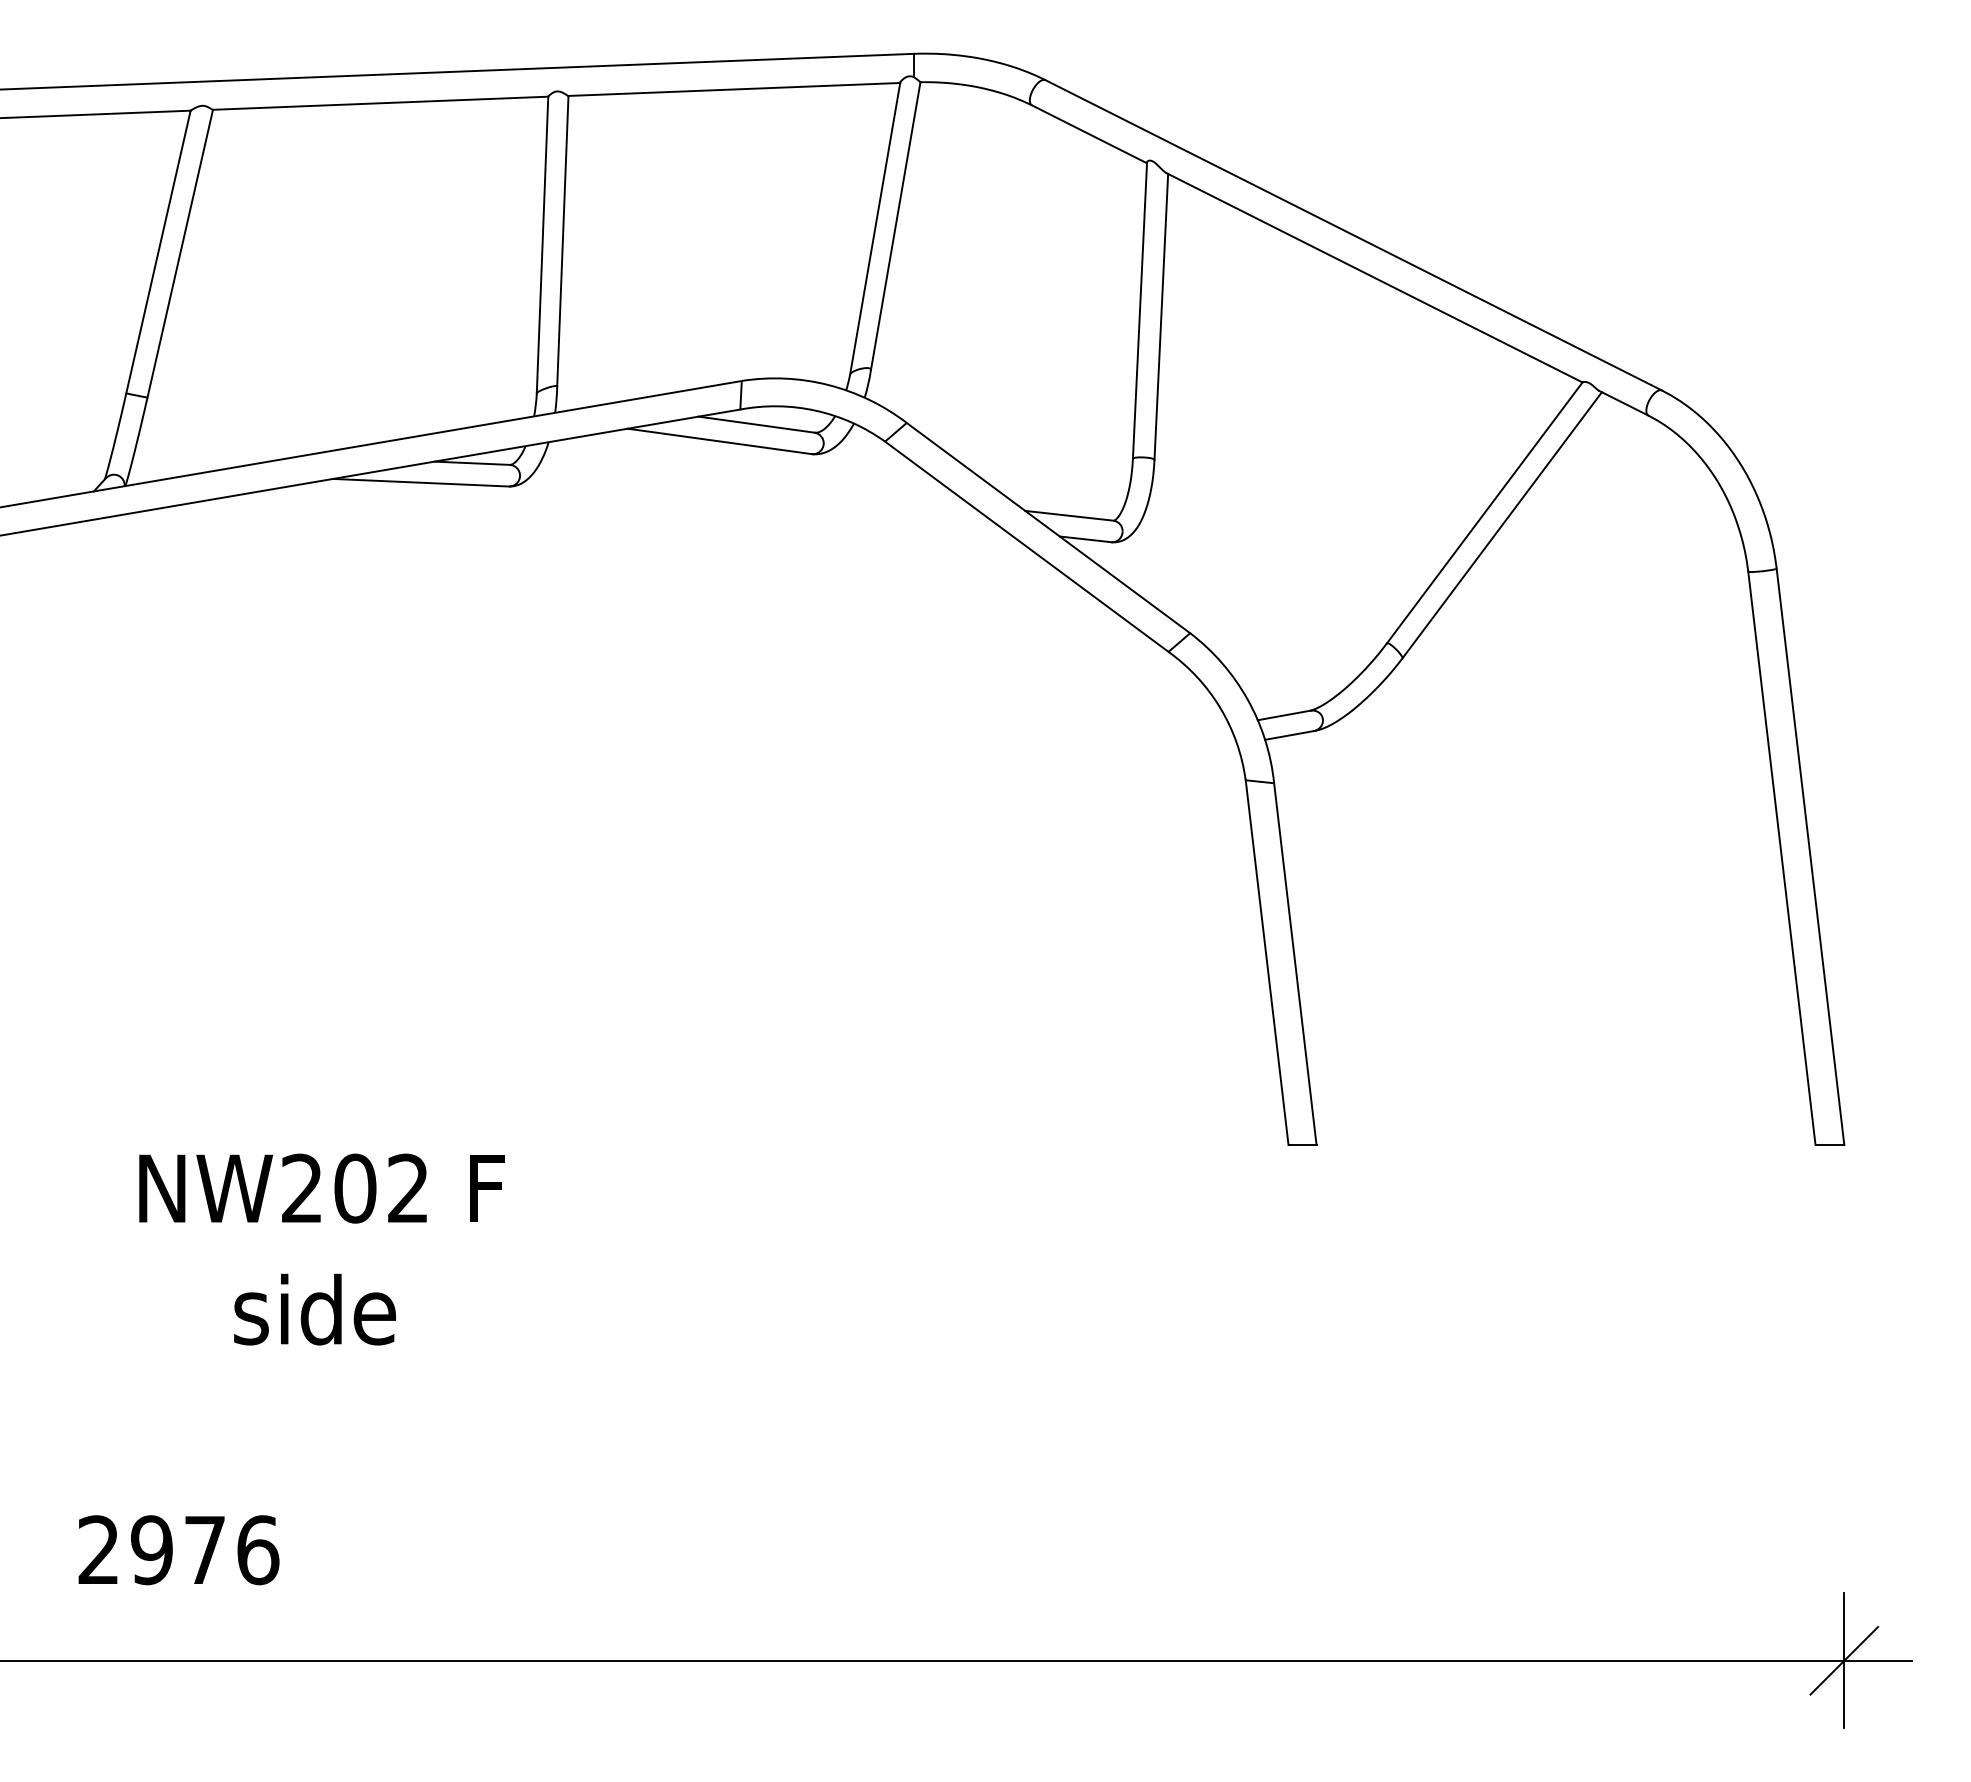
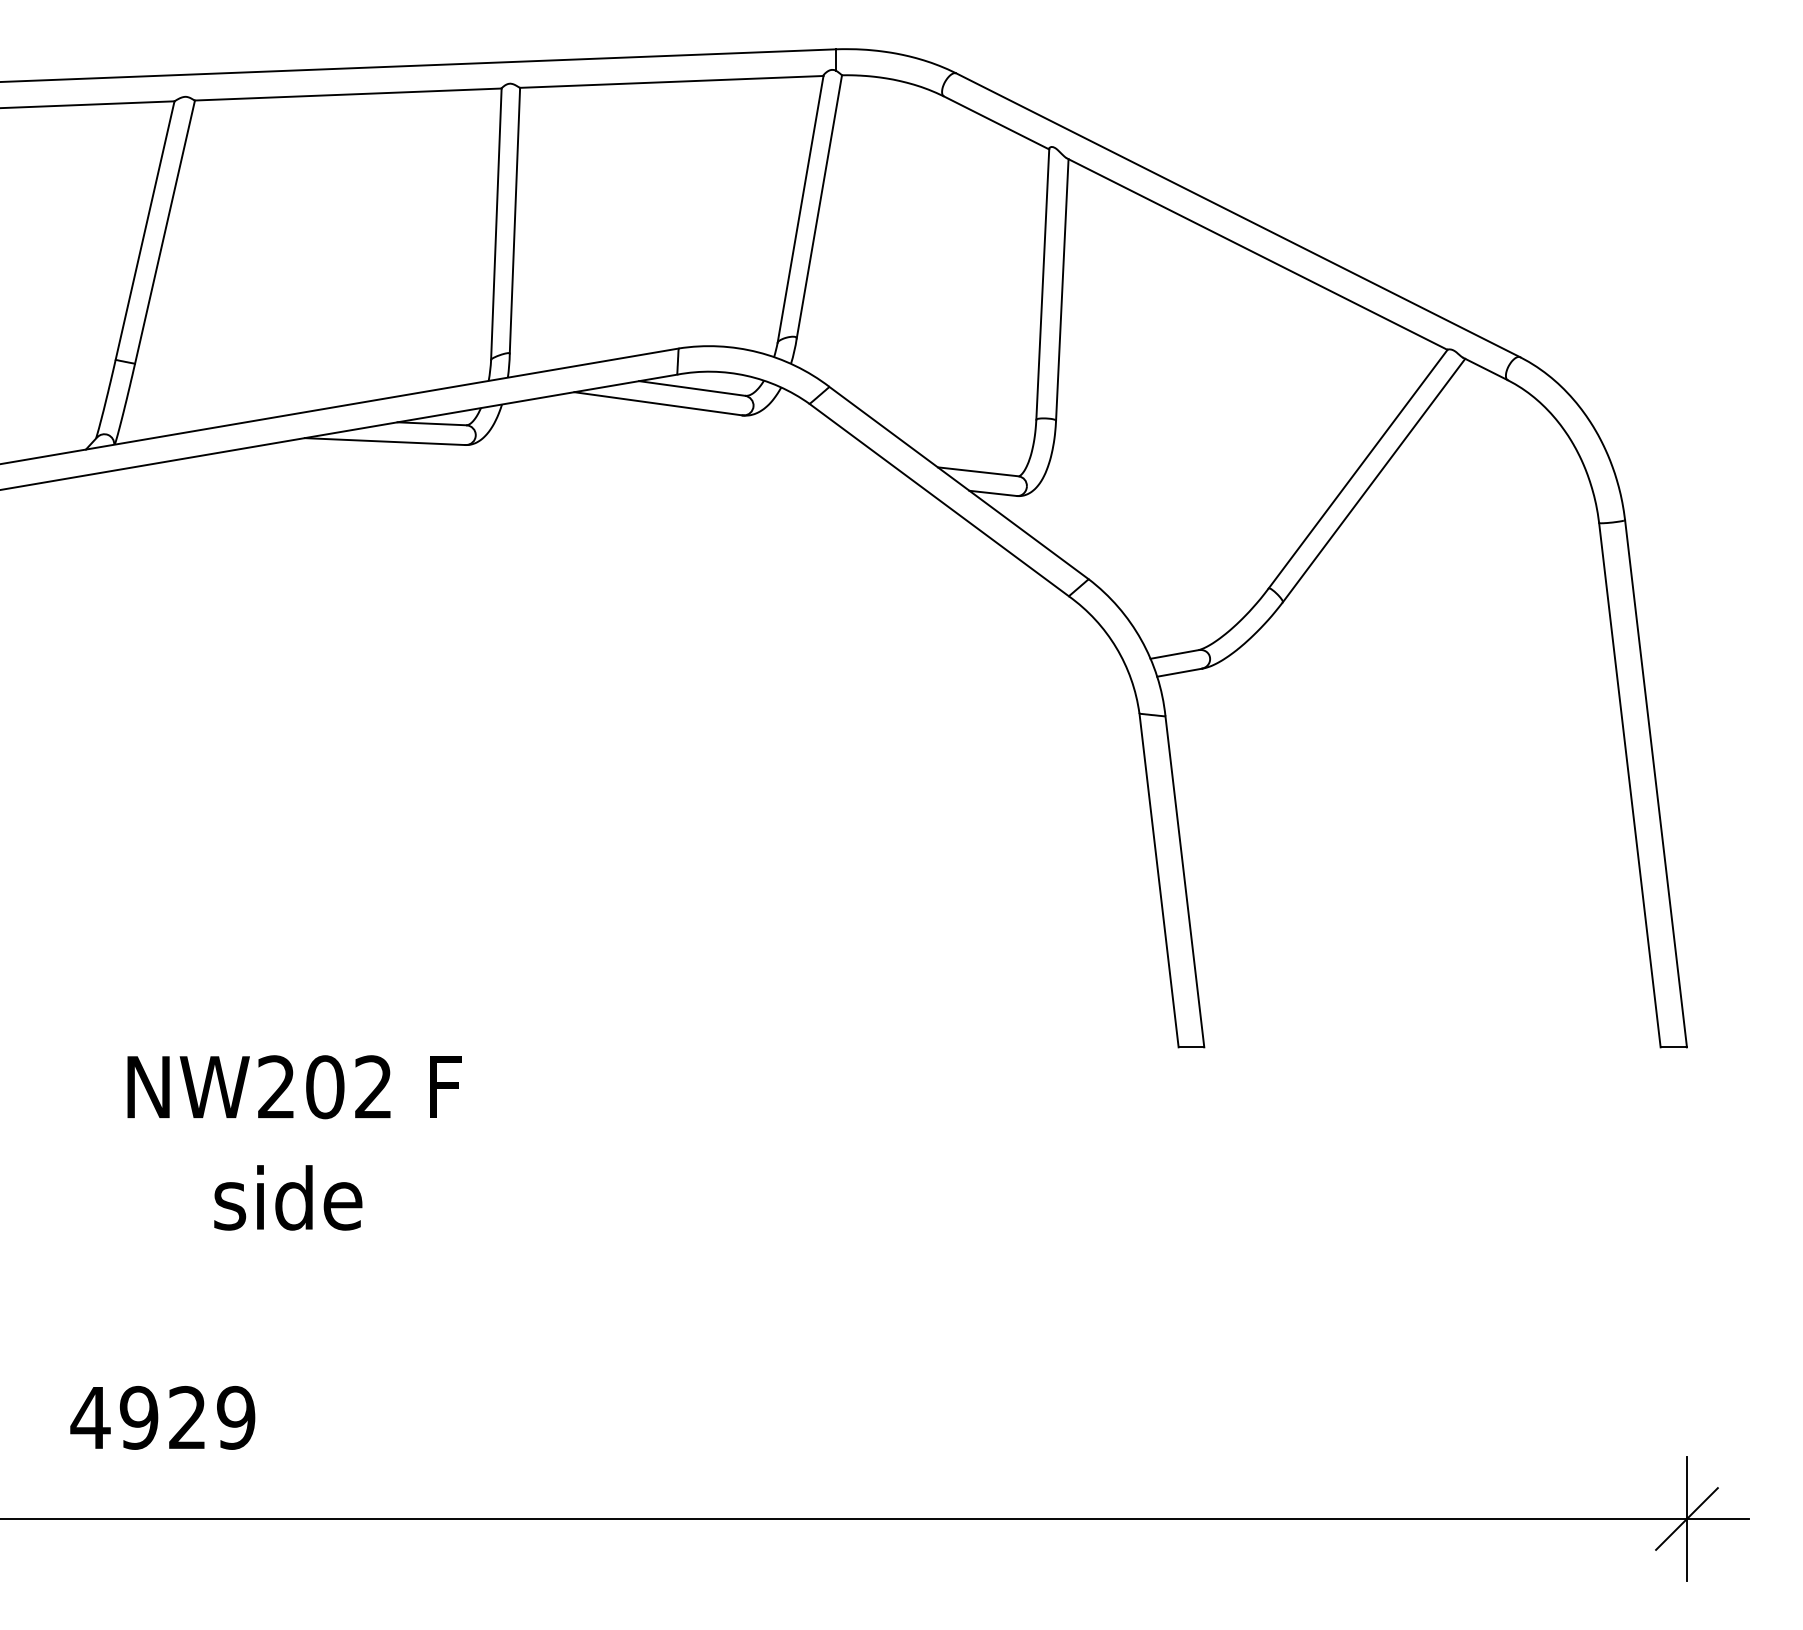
text: (177, 1550) -> (162, 1418), 2976 -> 4929

